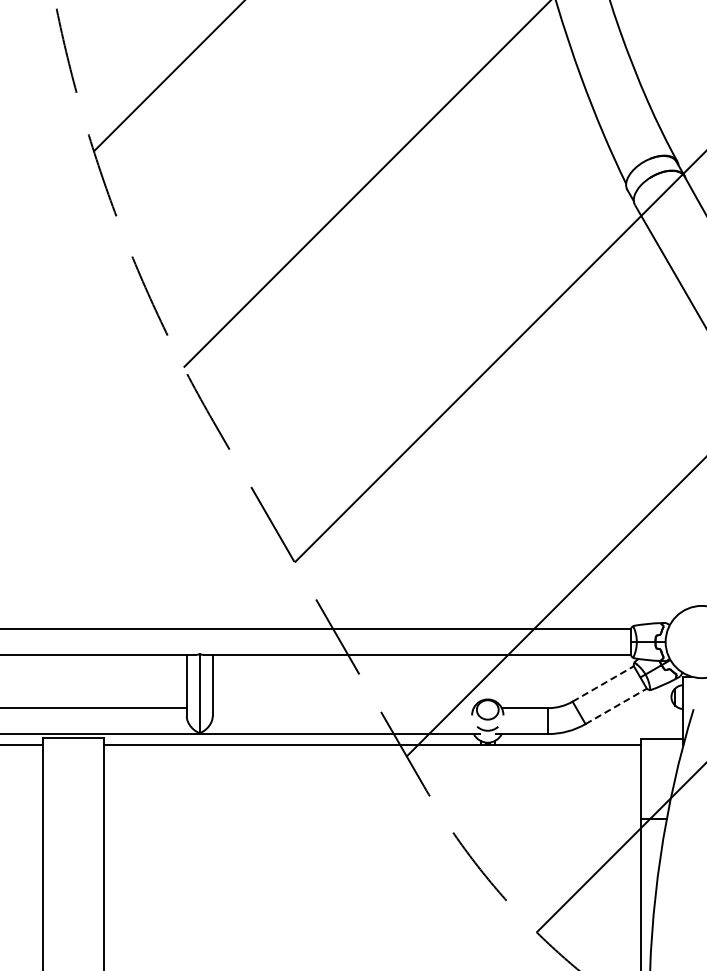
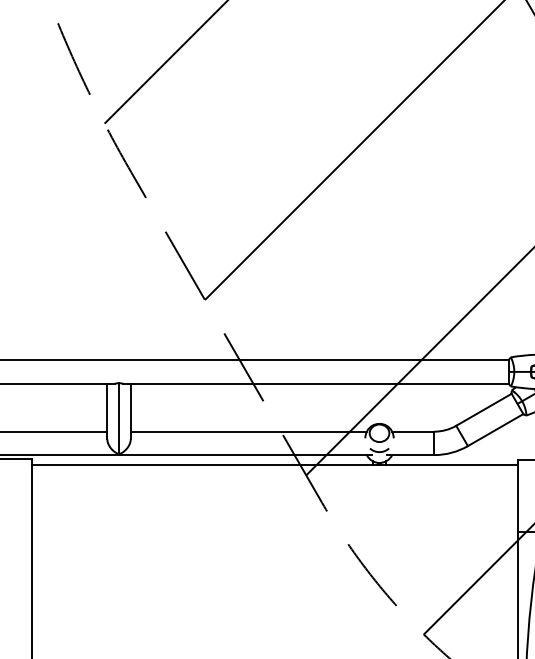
line: (603, 683) -> (484, 409), dashed -> solid
line: (616, 706) -> (495, 430), dashed -> solid
line: (342, 708) -> (248, 432), added

